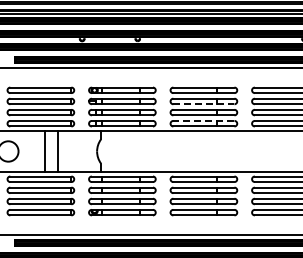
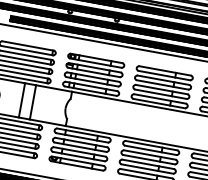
line: (203, 104) -> (162, 85), dashed -> solid
line: (203, 120) -> (159, 98), dashed -> solid

